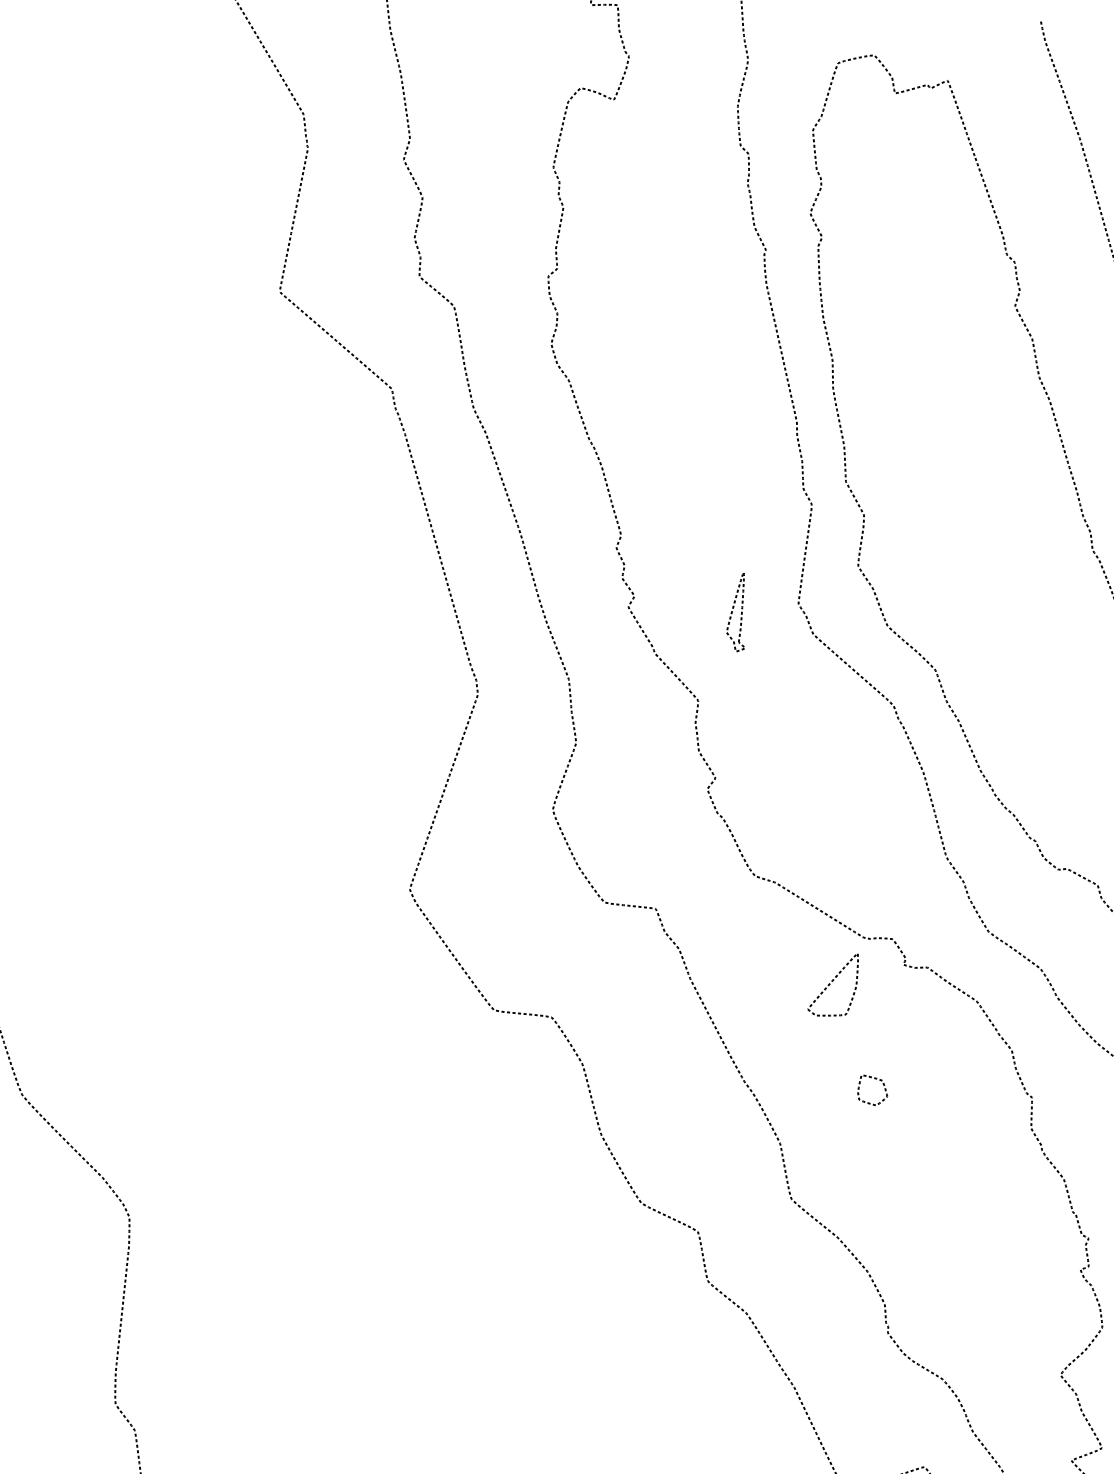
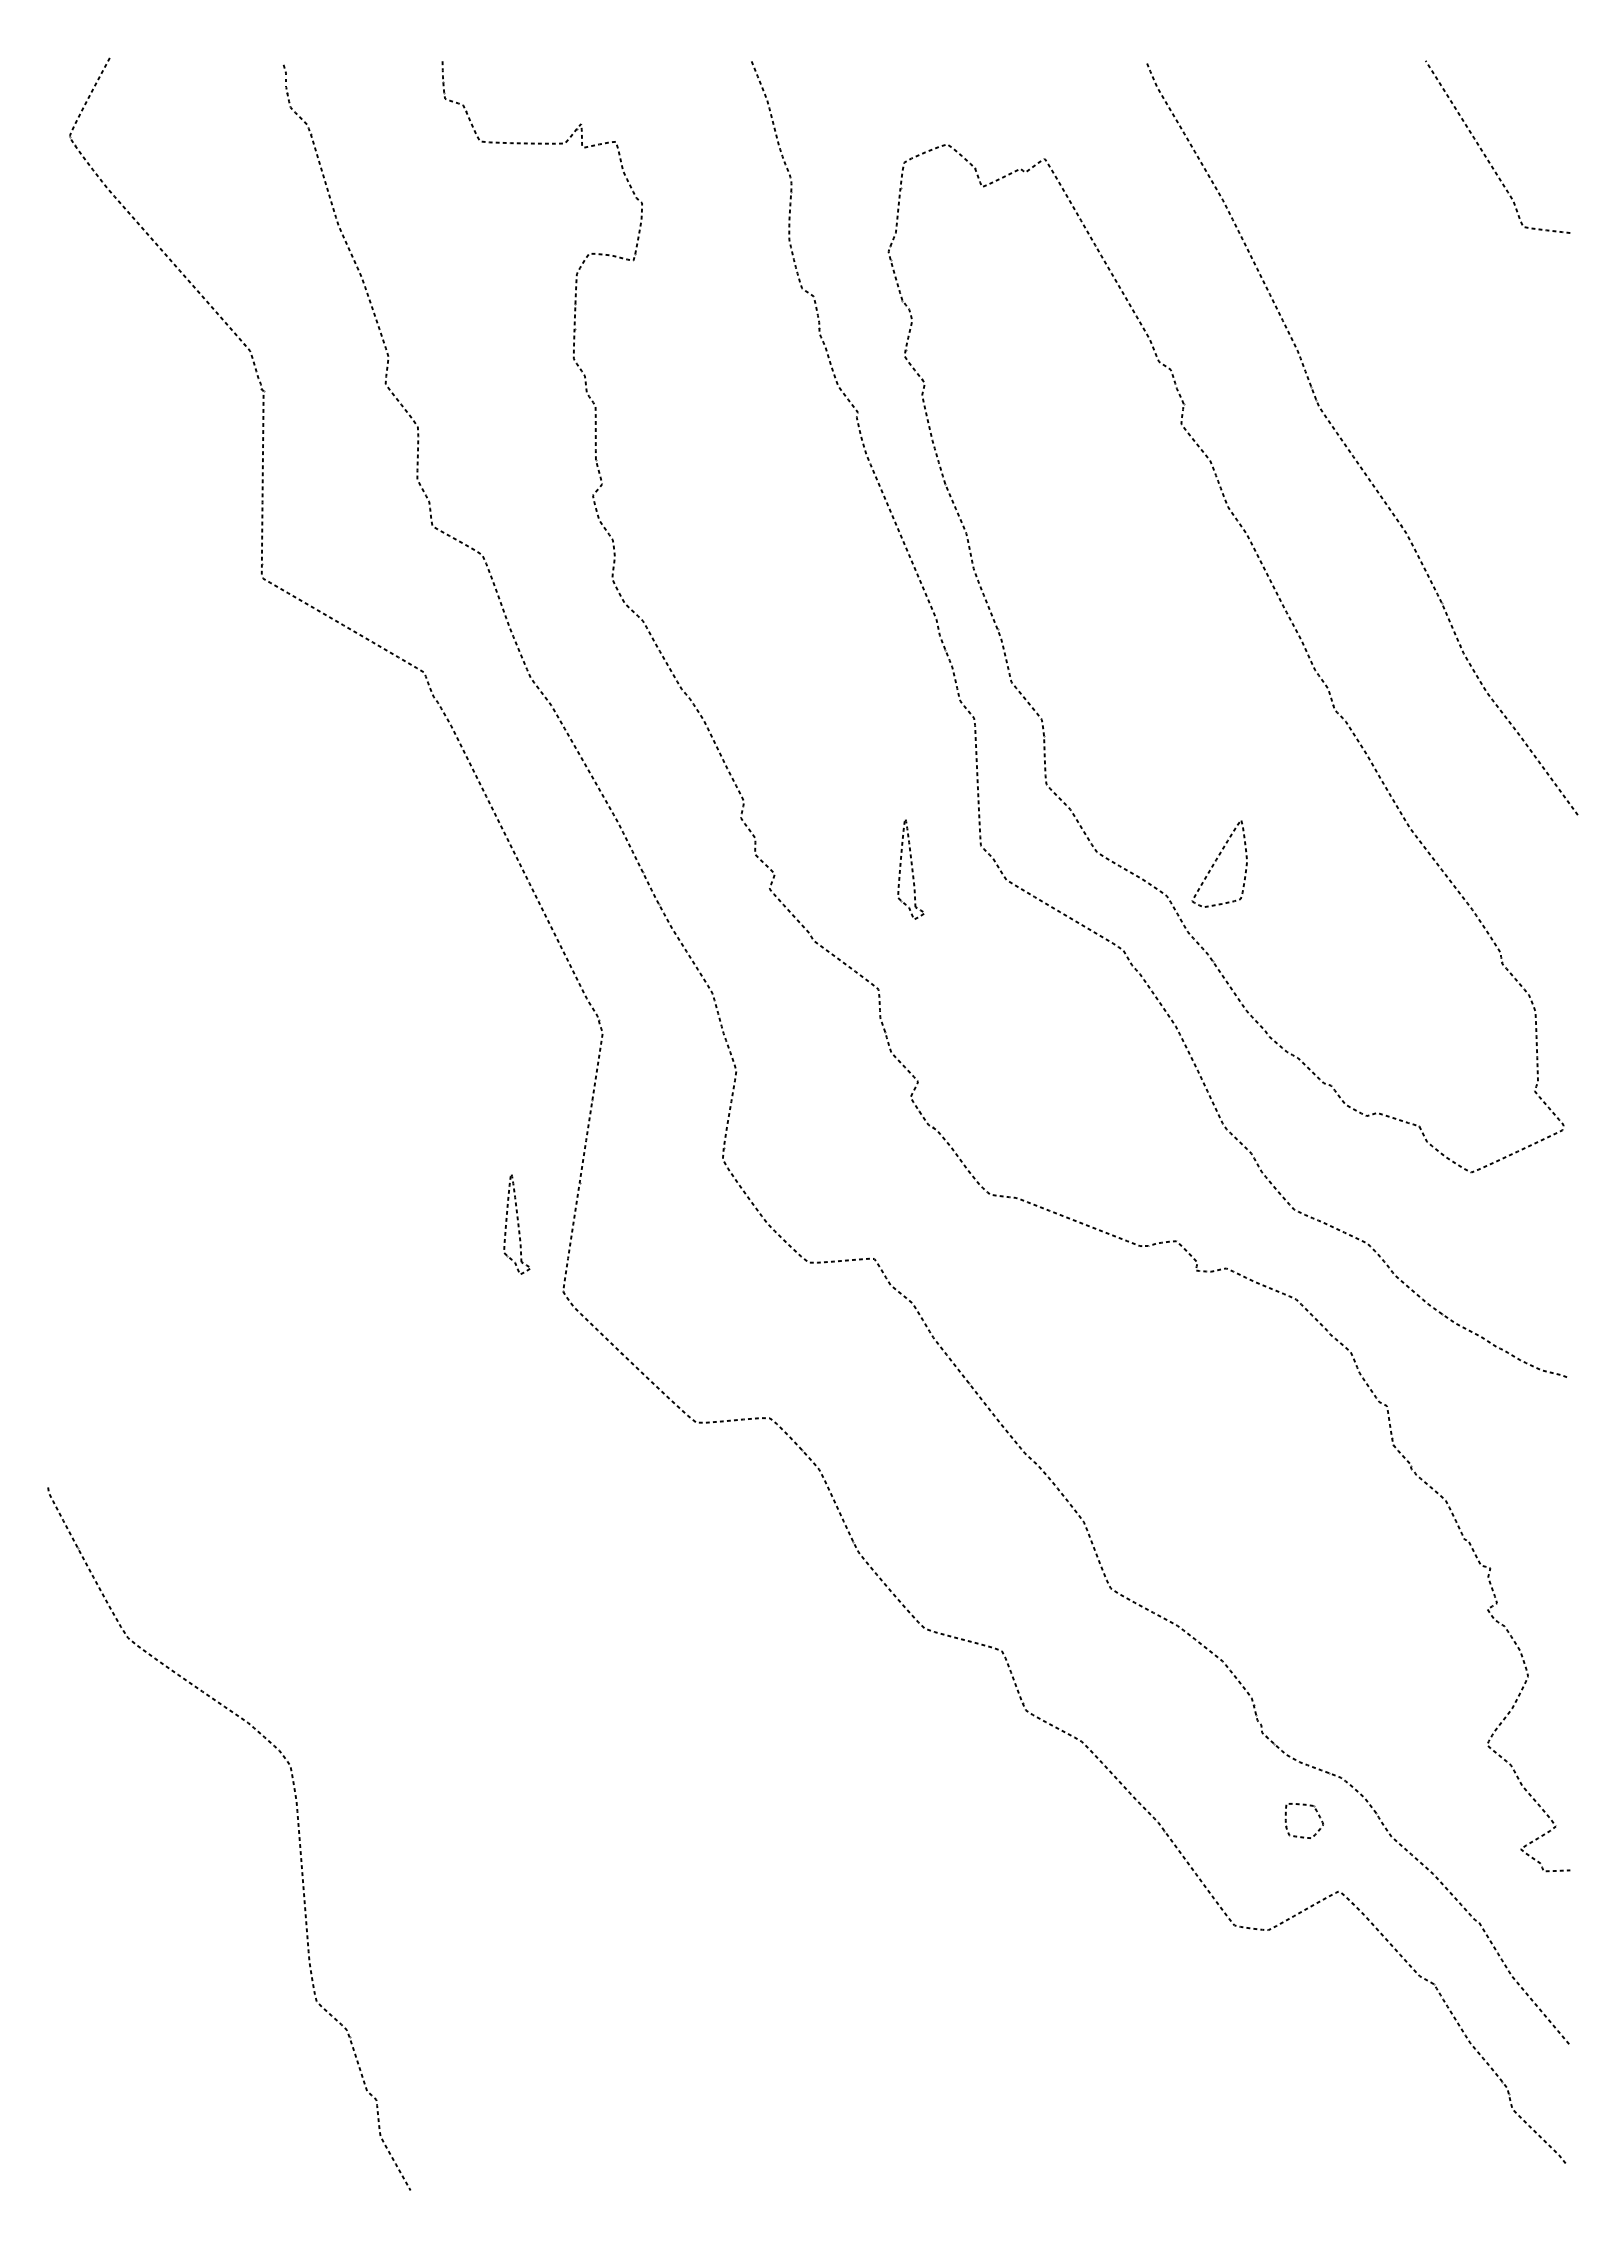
part: (383, 830) -> (516, 1224), added
part: (834, 983) -> (1219, 863), moved
part: (883, 1086) -> (1316, 1812), moved

